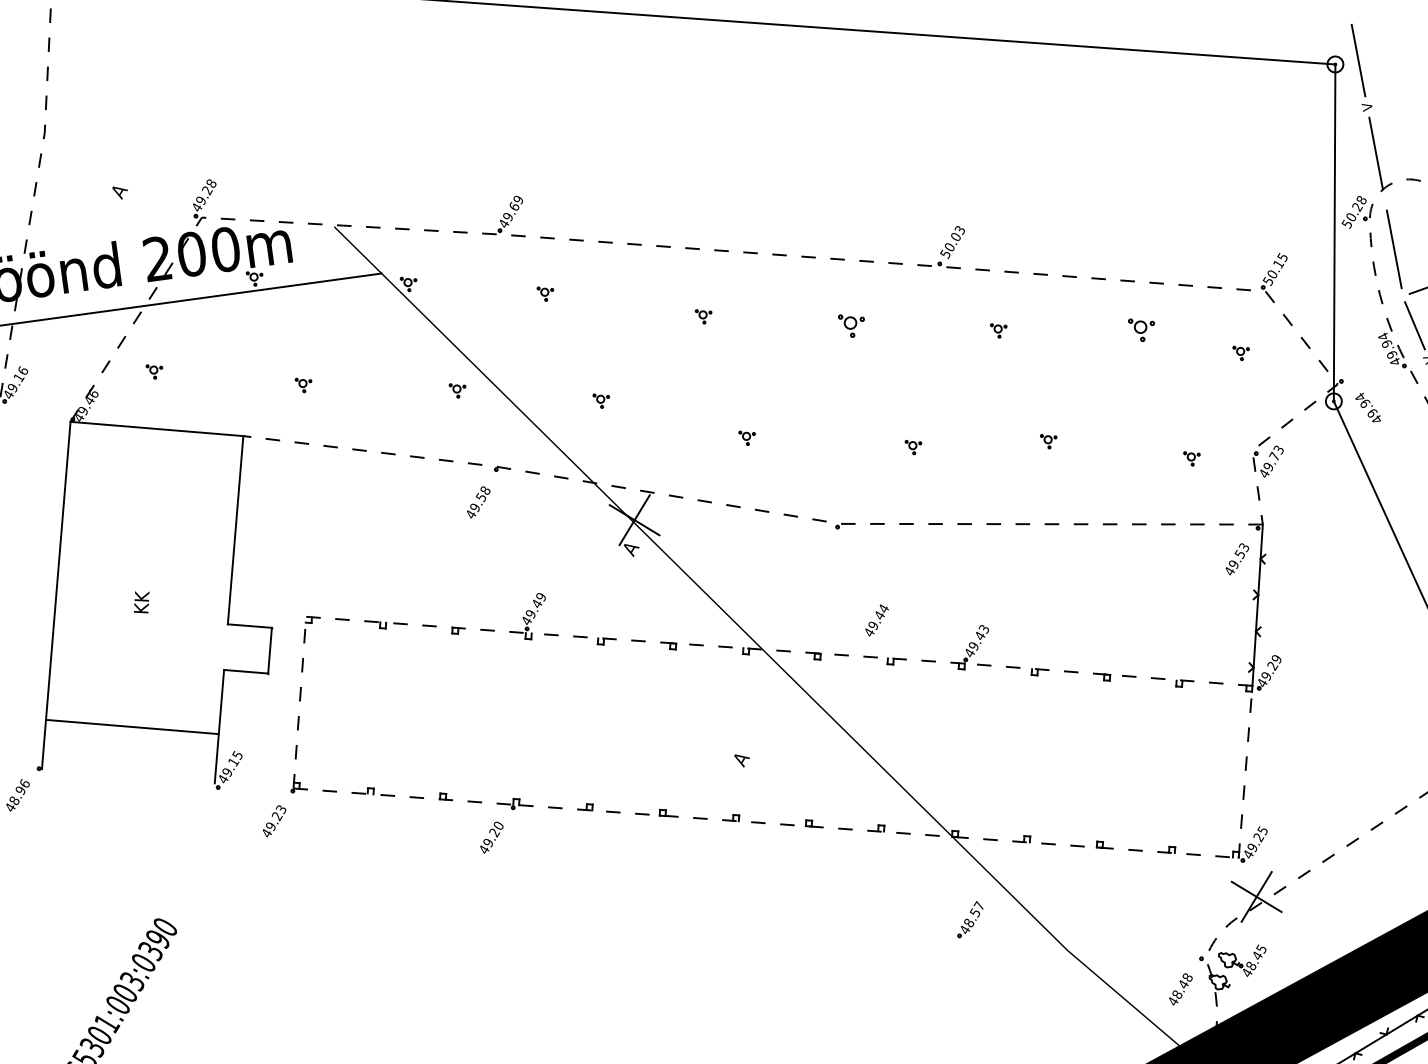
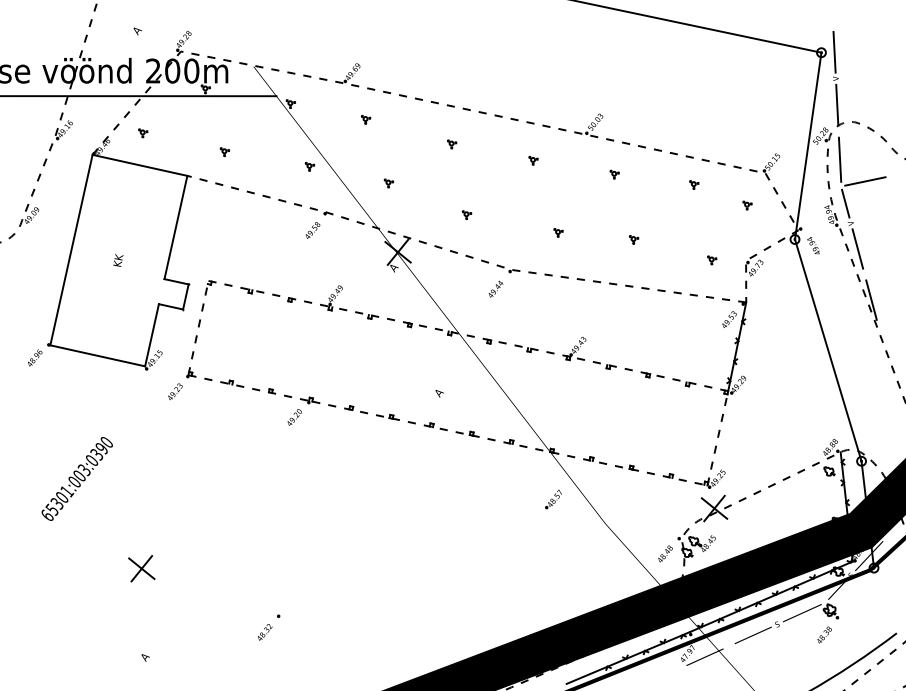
part: (852, 324) -> (533, 160), size x0.62
part: (1142, 328) -> (694, 184), size x0.62
text: (876, 619) -> (495, 288), moved
line: (131, 726) -> (97, 355), moved

